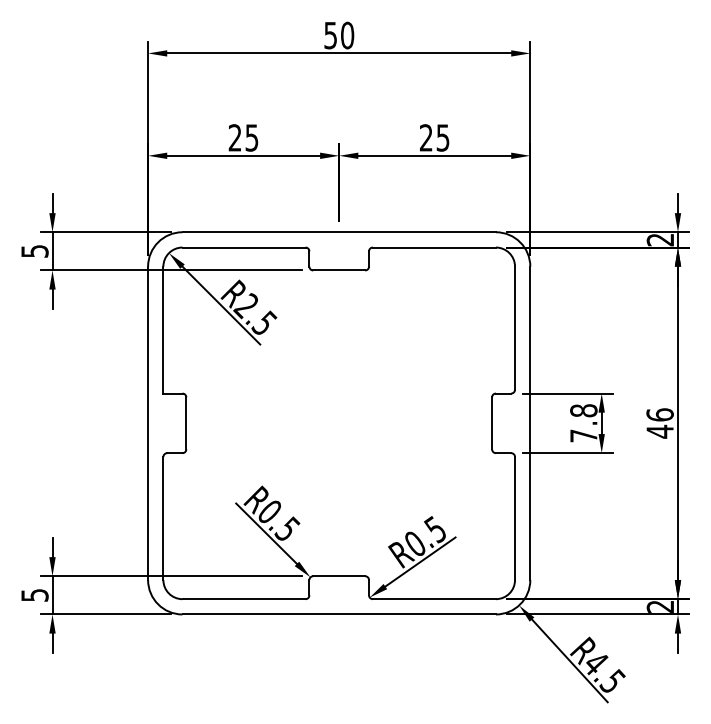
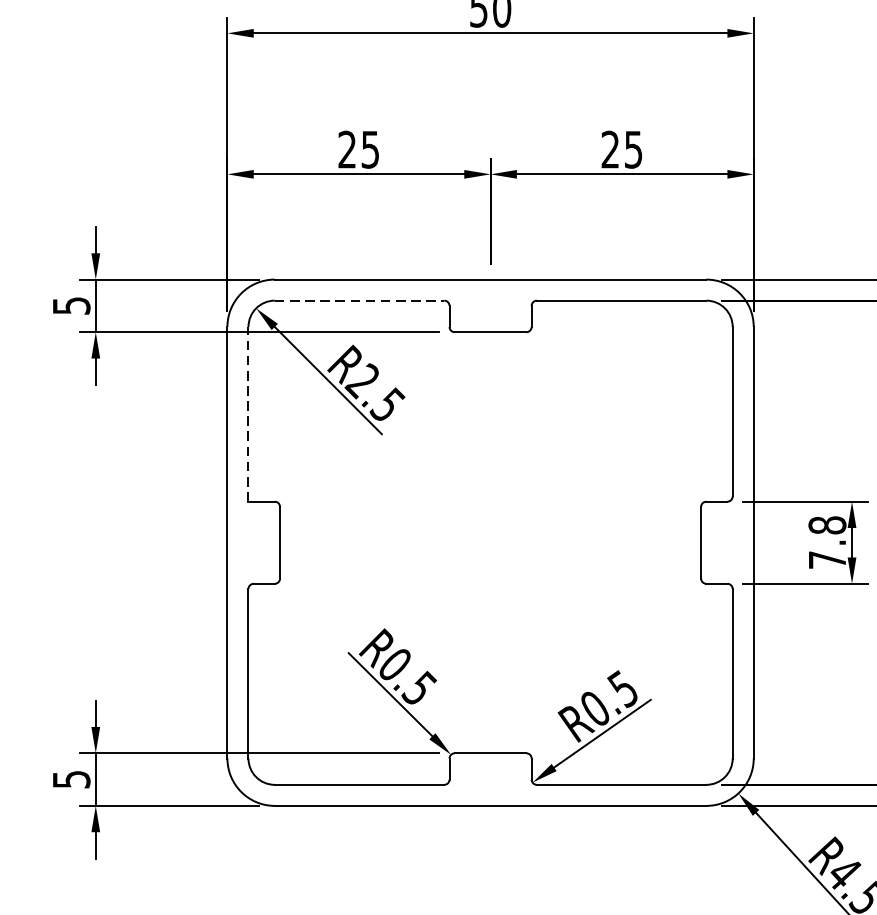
line: (244, 247) -> (360, 300), solid -> dashed
line: (163, 329) -> (248, 413), solid -> dashed

